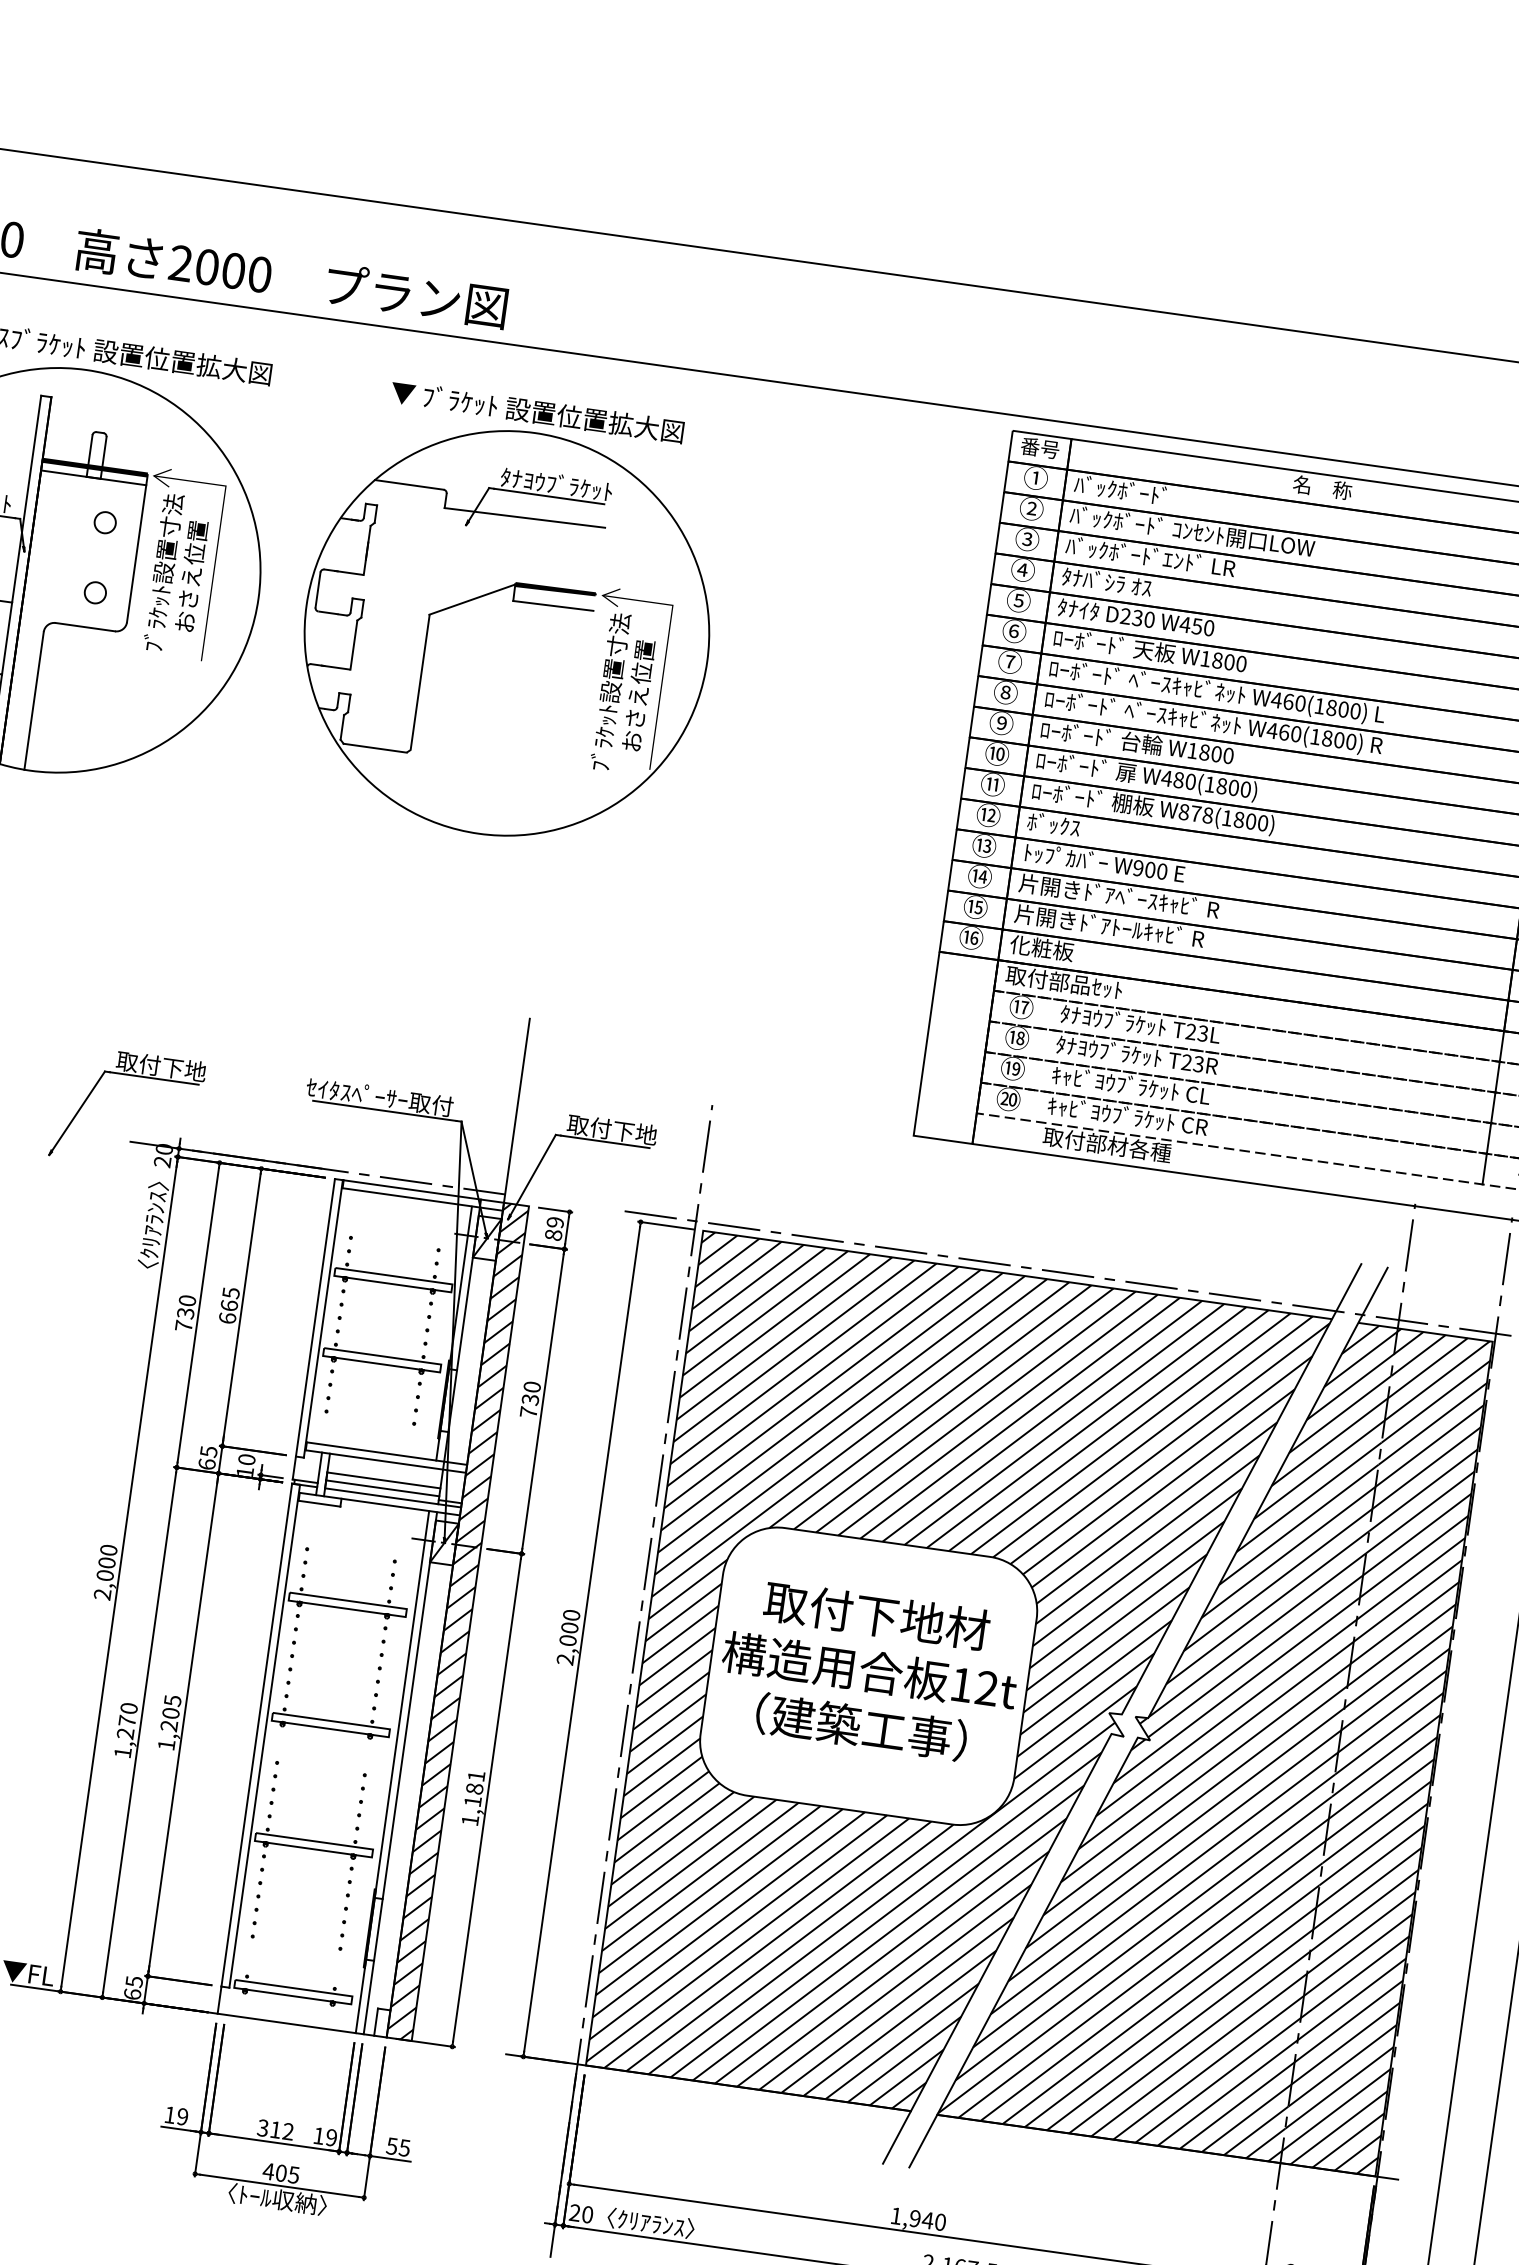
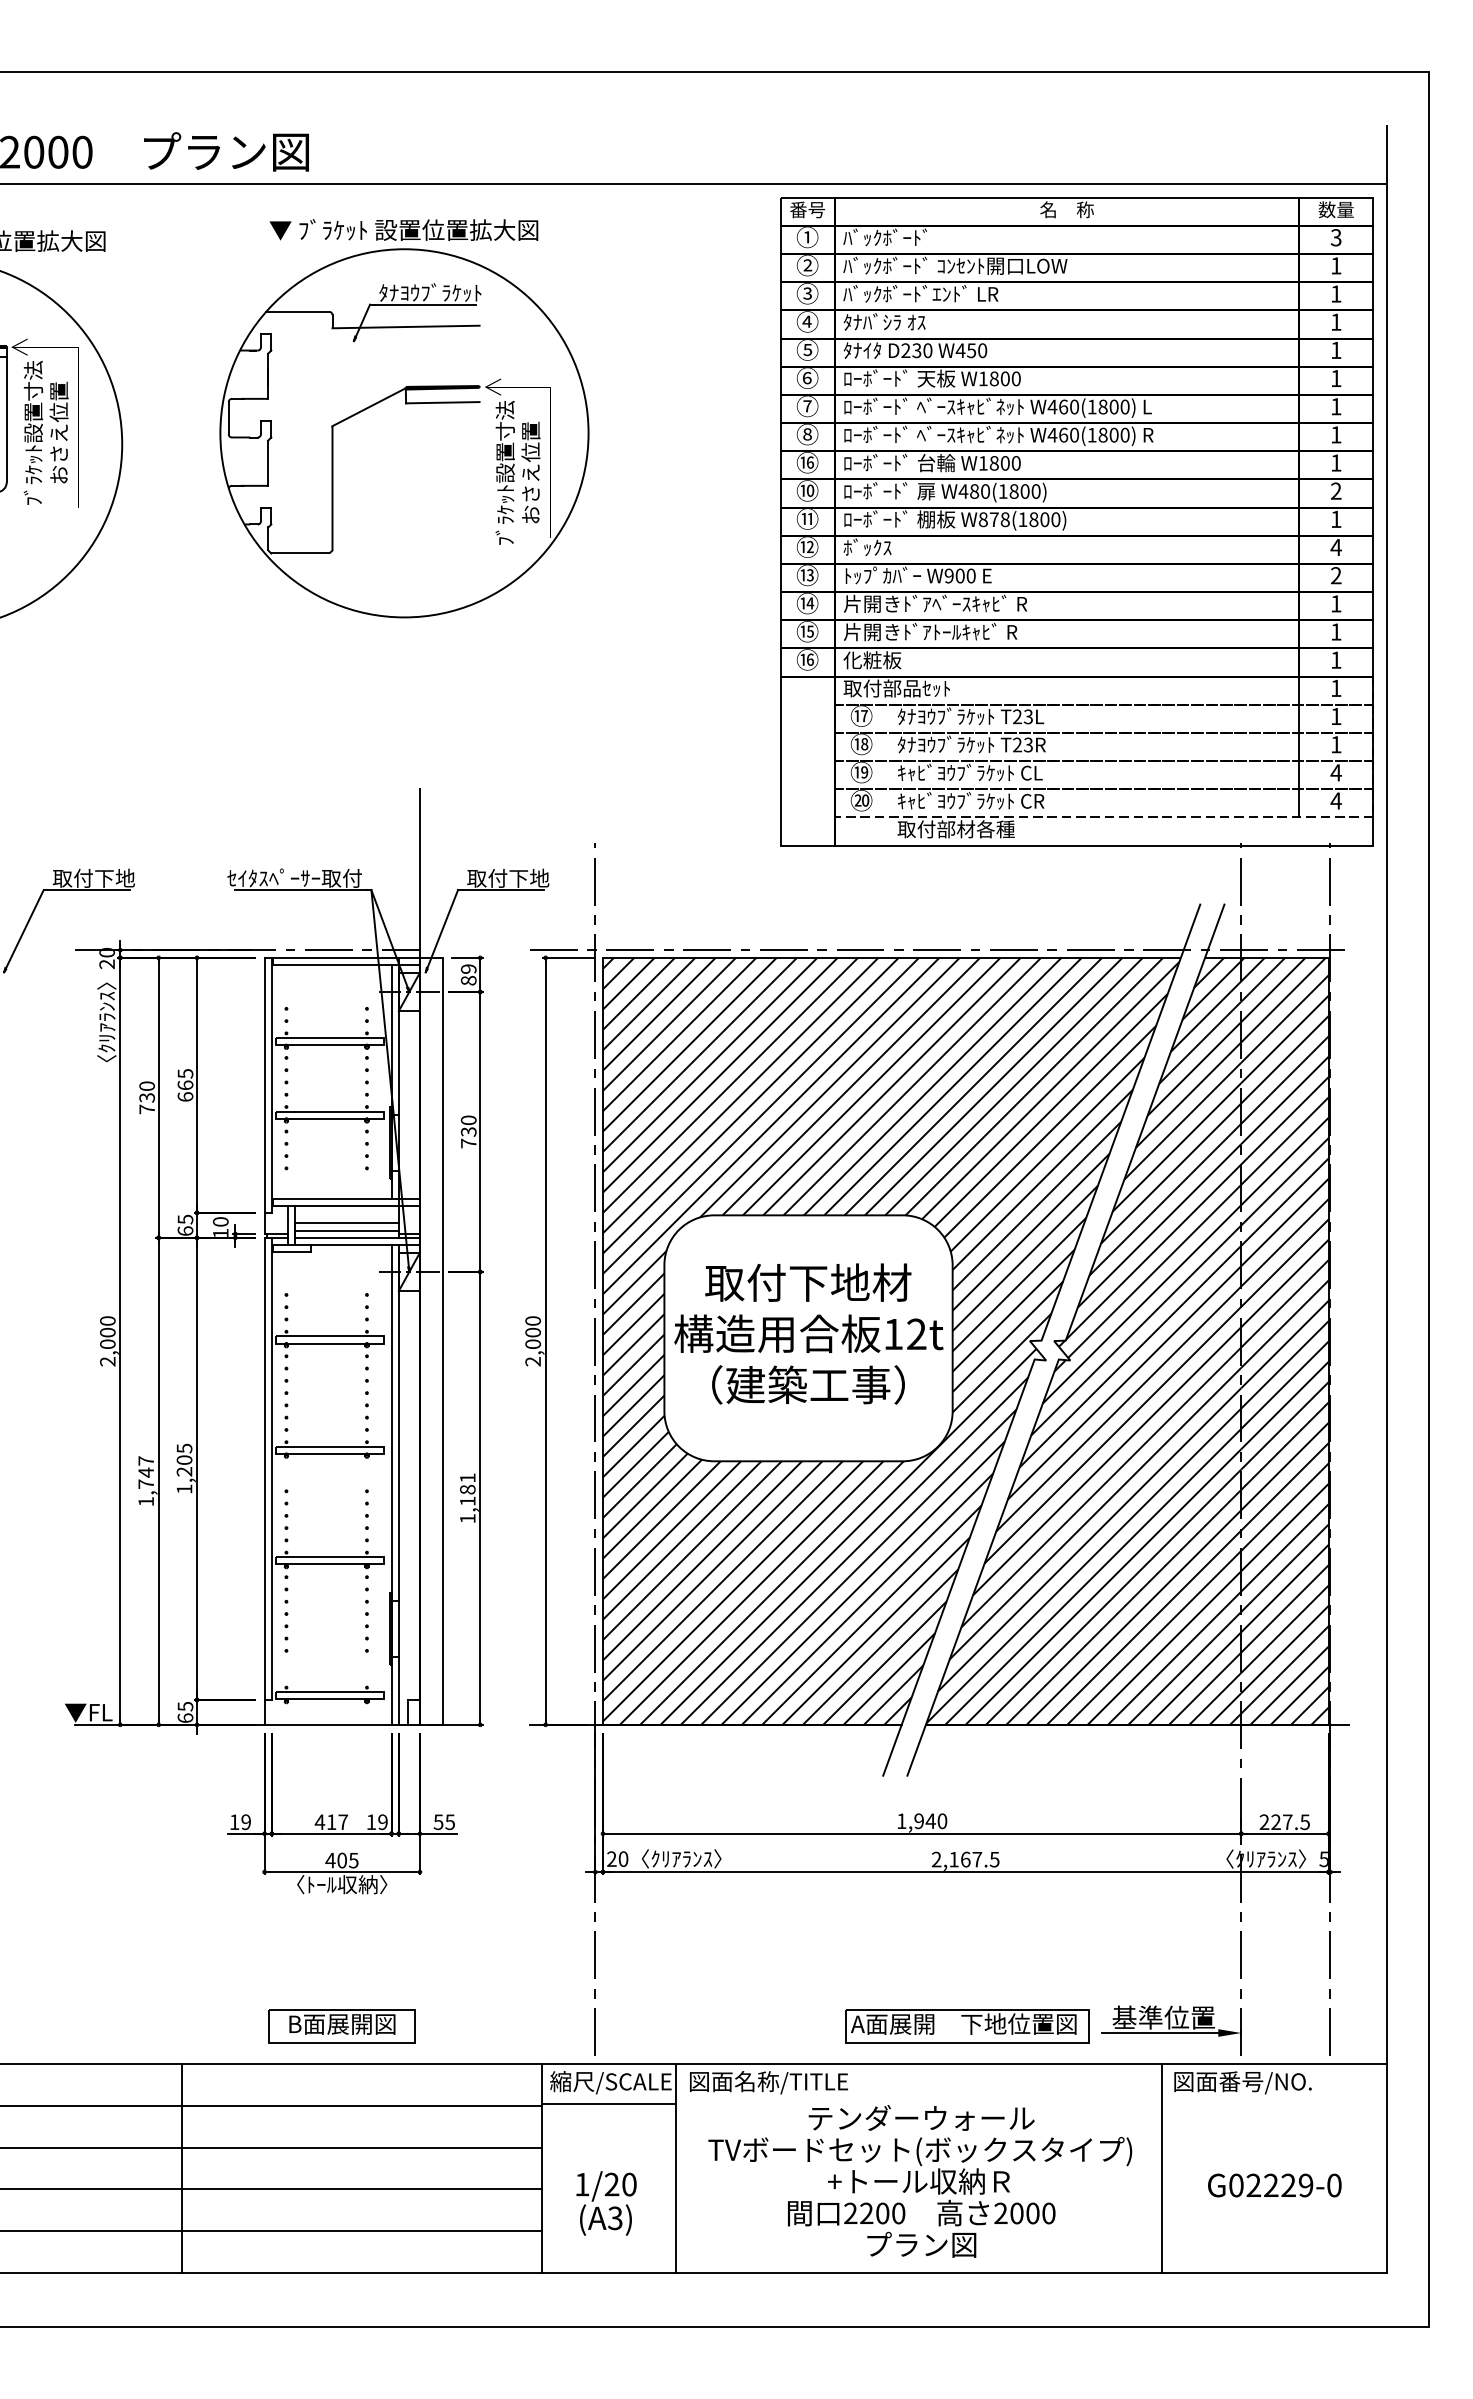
part: (509, 617) -> (404, 418), moved
text: (1000, 722) -> (806, 462), ⑨ -> ⑯
hatch: (456, 1620) -> (430, 1340), removed
text: (127, 1721) -> (146, 1472), 1,270 -> 1,747
text: (275, 2130) -> (331, 1822), 312 -> 417

